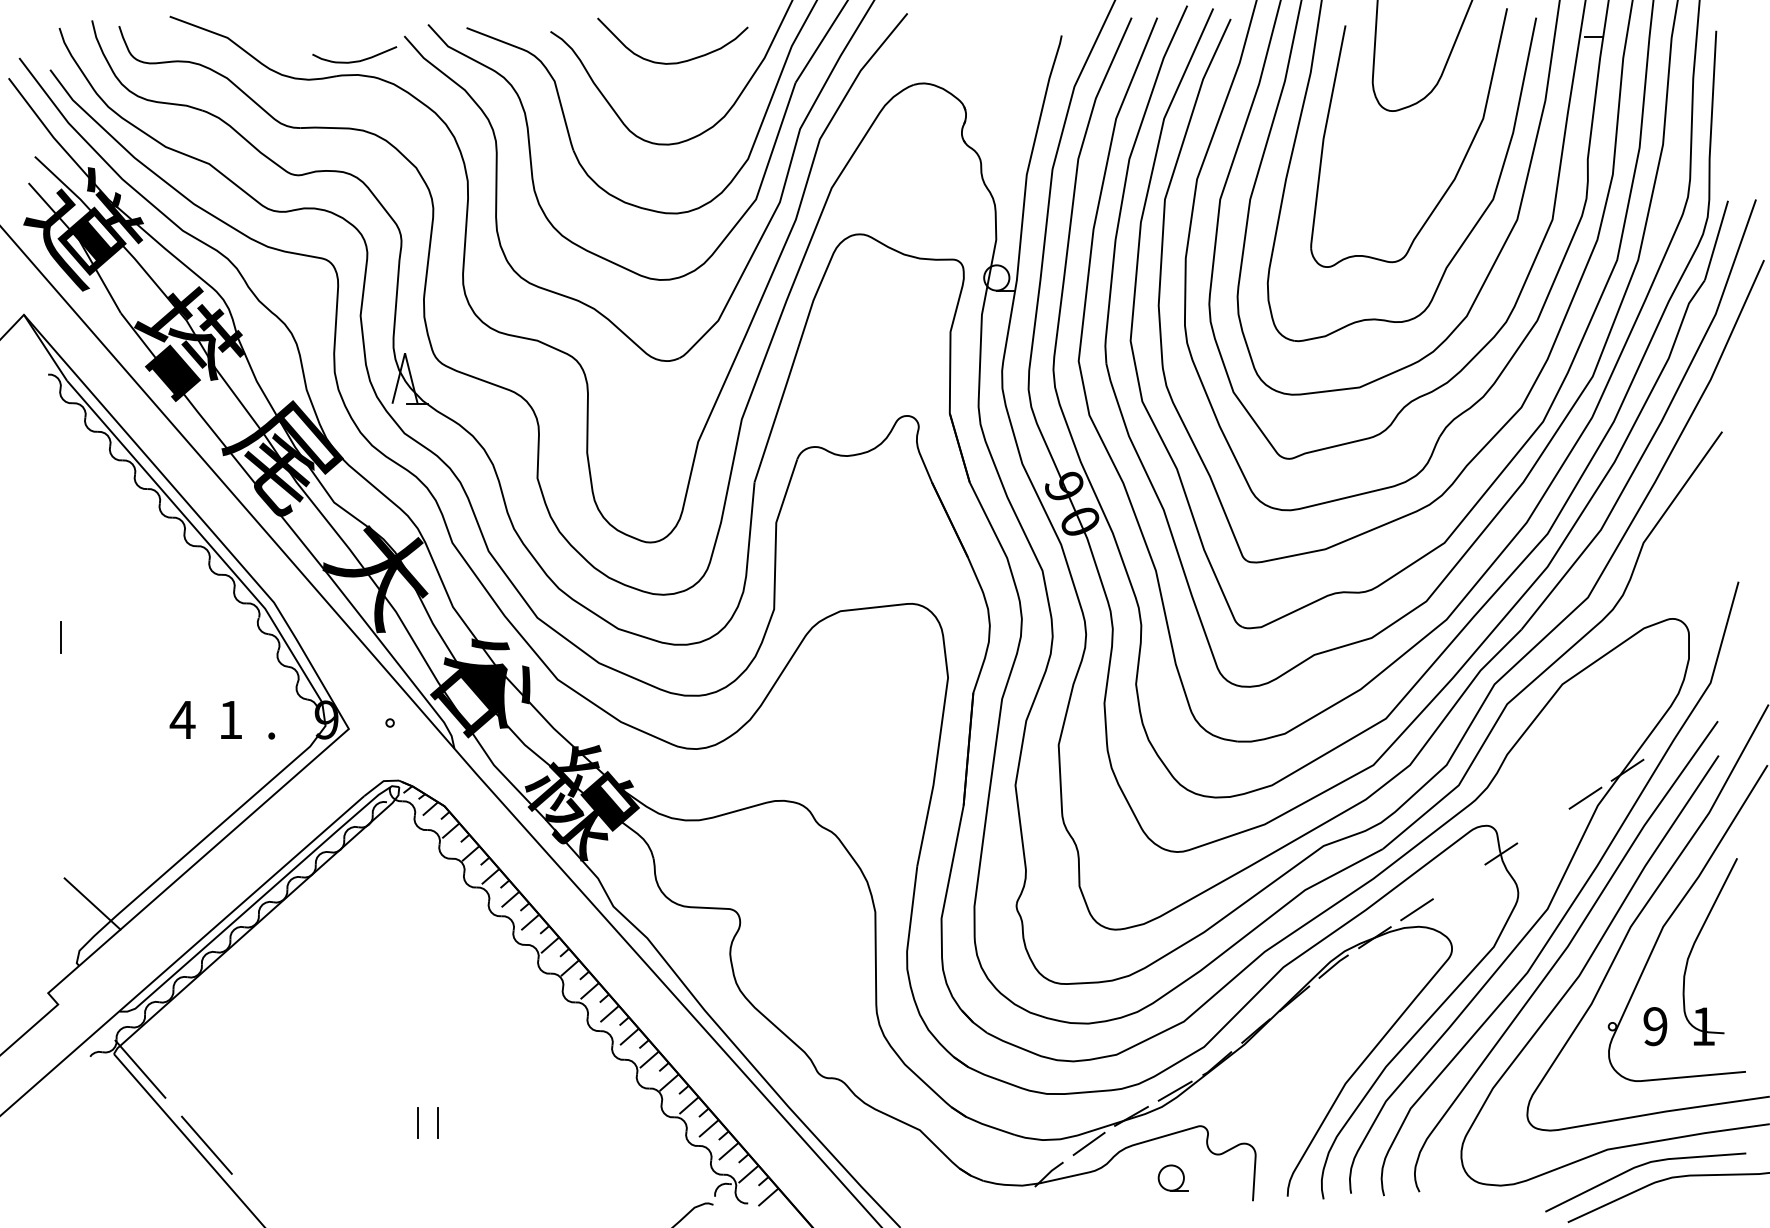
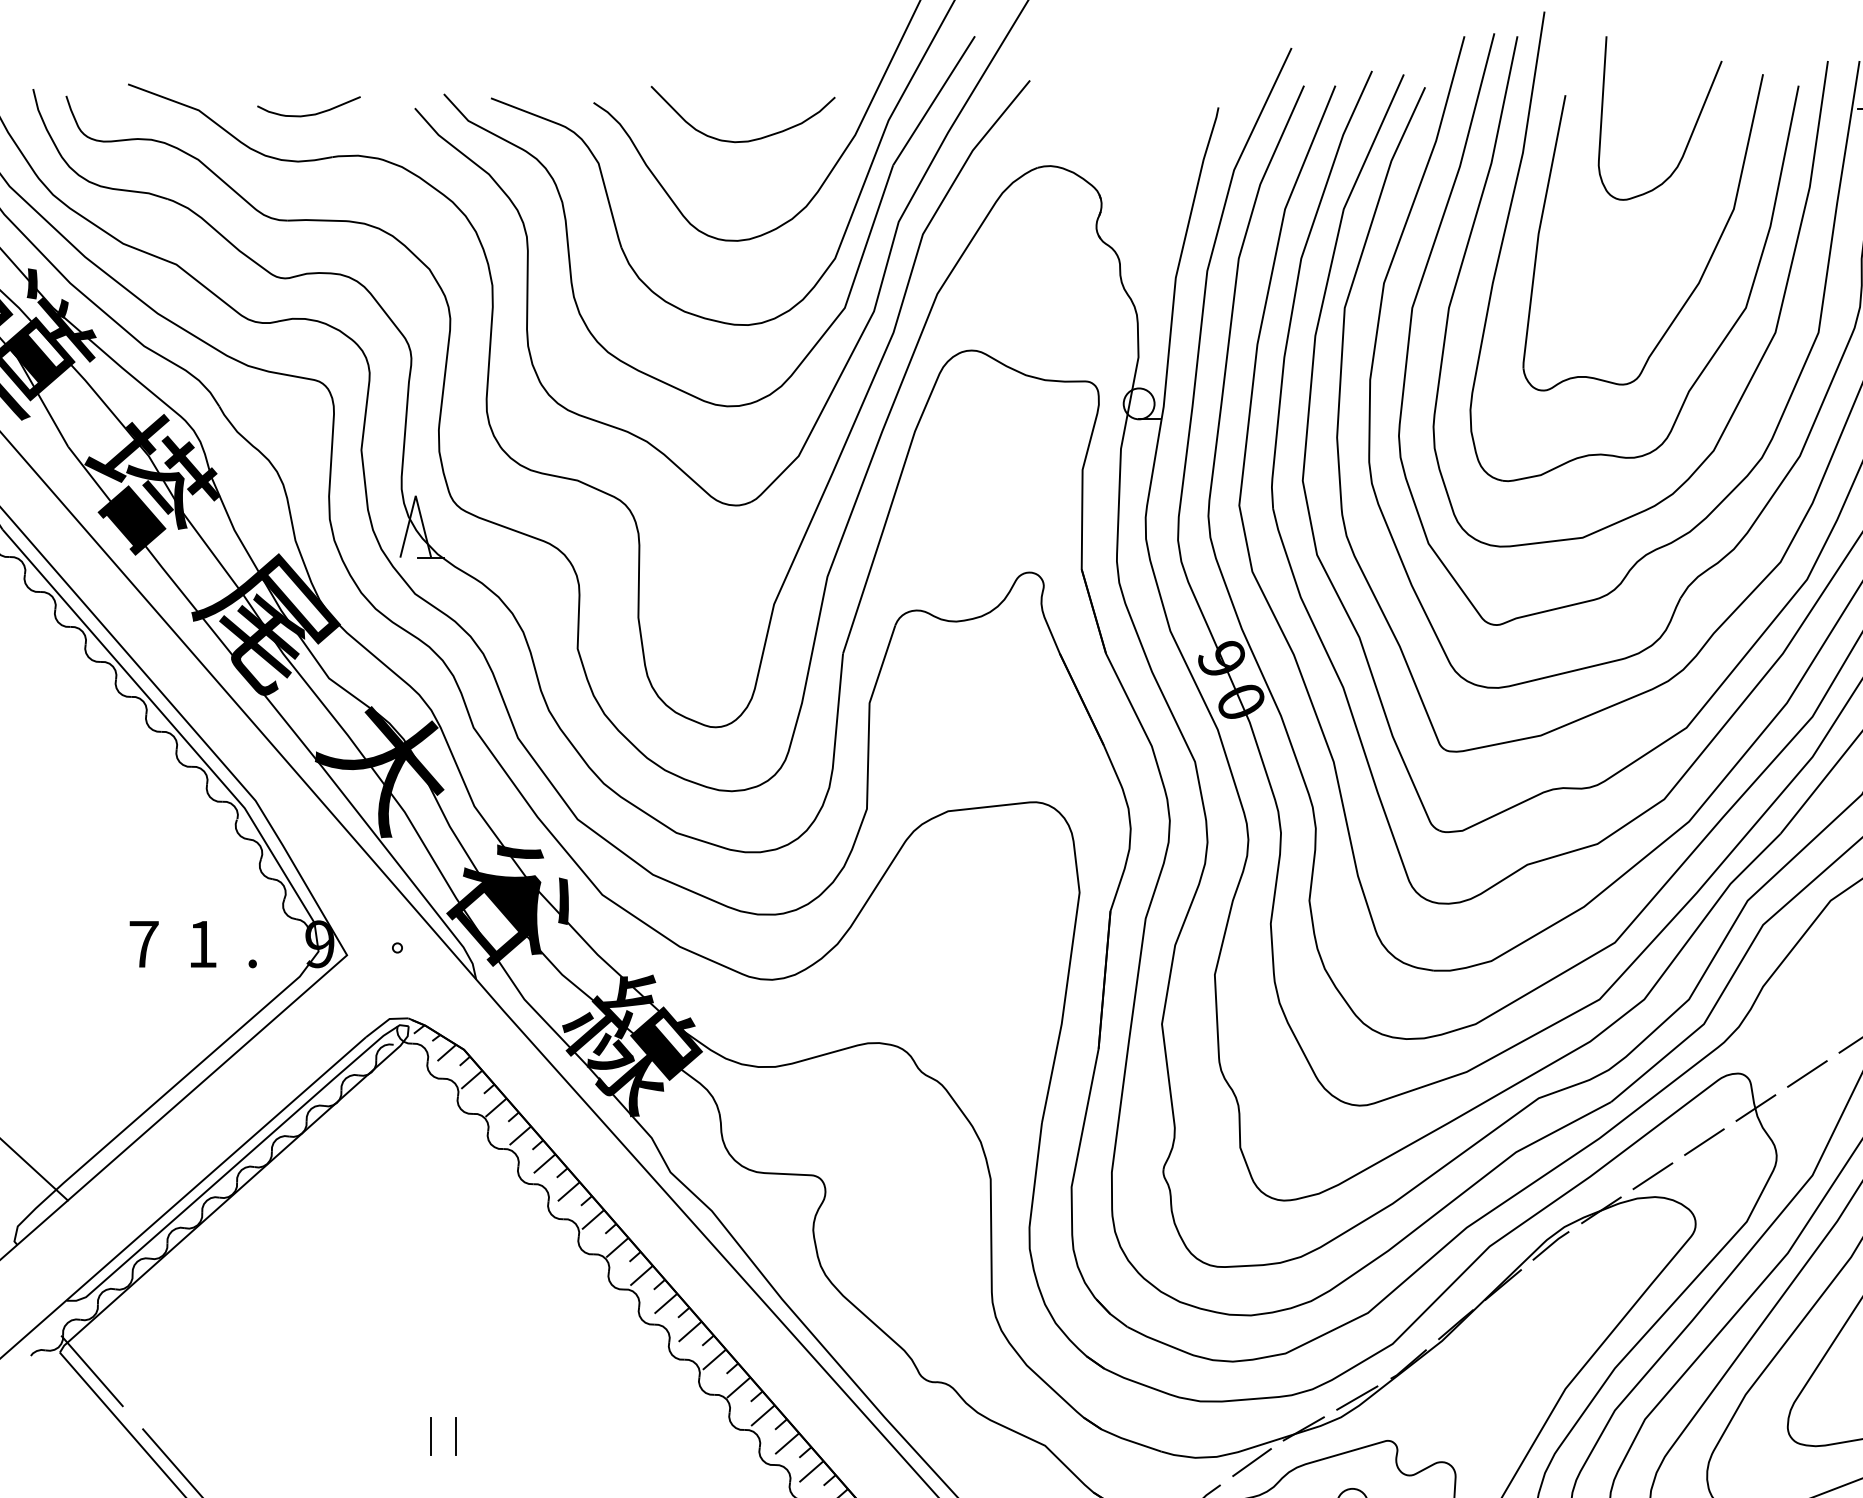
curve: (355, 60) -> (309, 113), moved
text: (182, 719) -> (143, 943), 4 -> 7
line: (1543, 825) -> (1807, 1073), added
line: (1458, 881) -> (1703, 1141), added

